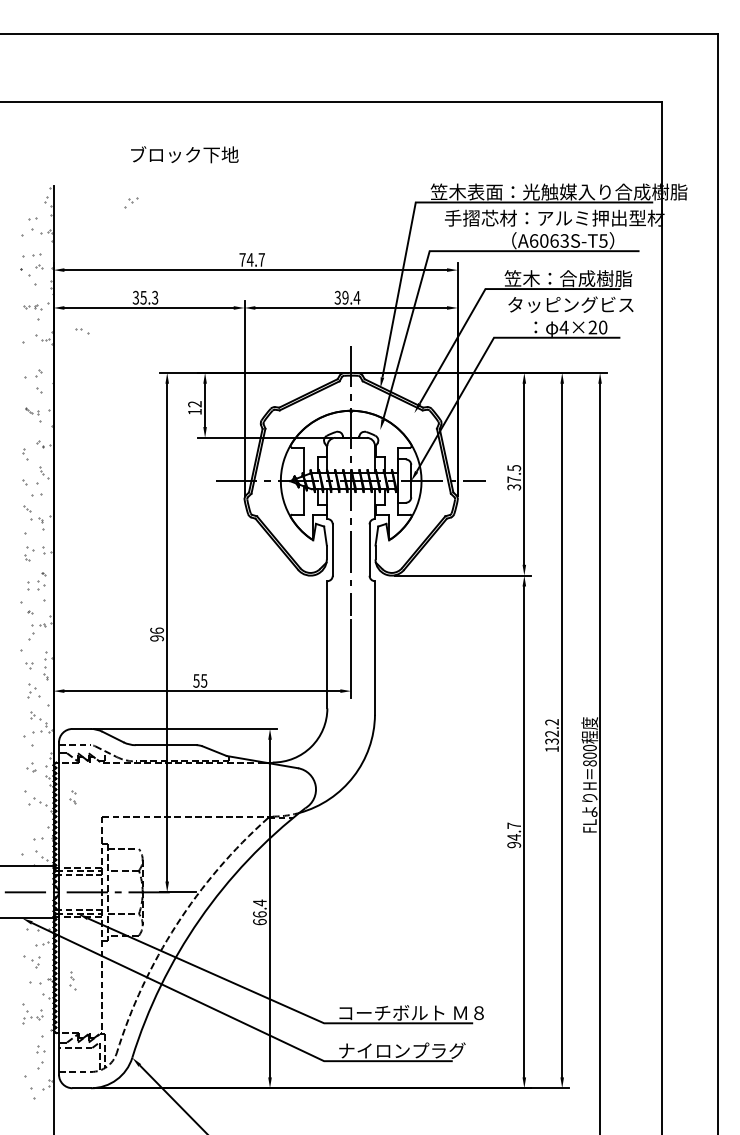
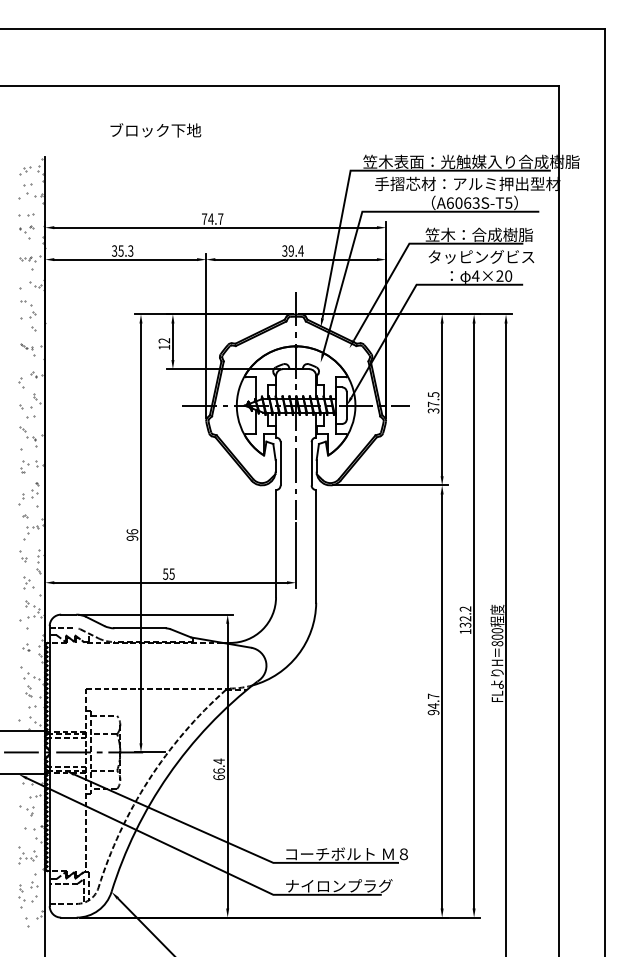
part: (131, 202) -> (25, 170), moved
part: (31, 275) -> (26, 232), size x0.71
part: (82, 331) -> (26, 303), moved
part: (24, 592) -> (20, 499), size x0.62
part: (27, 659) -> (23, 556), size x0.62
part: (72, 797) -> (28, 691), moved
part: (72, 980) -> (21, 892), moved

